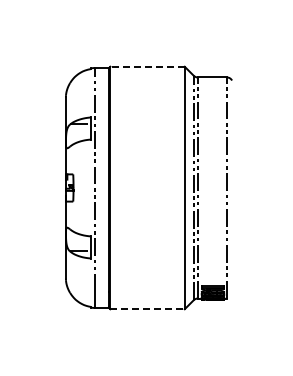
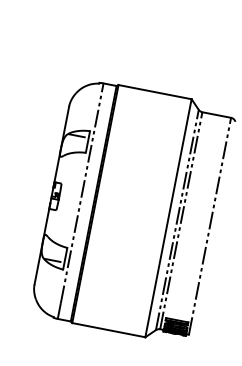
line: (147, 66) -> (155, 91), dashed -> solid
line: (148, 309) -> (109, 330), dashed -> solid

